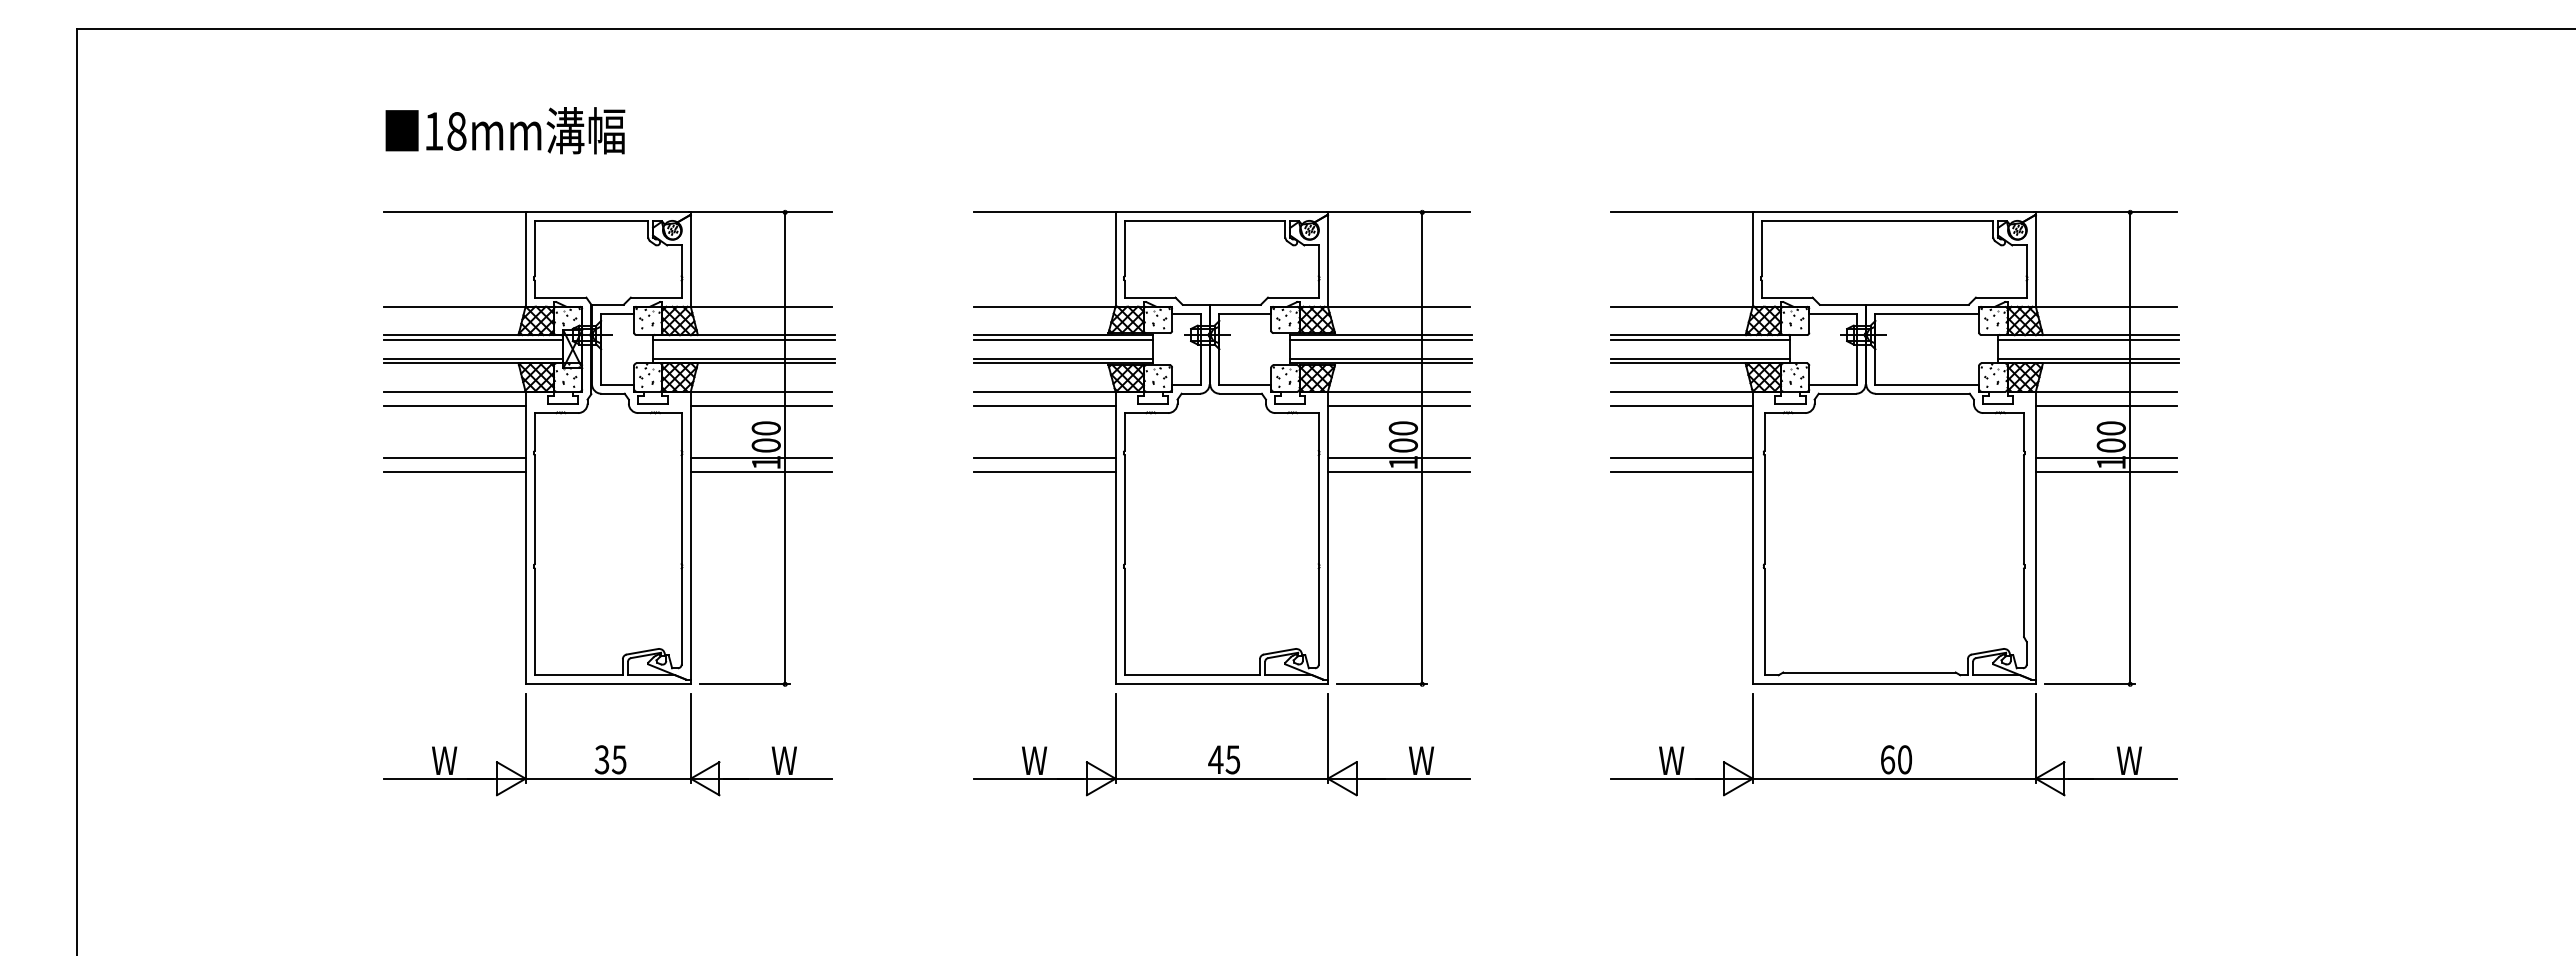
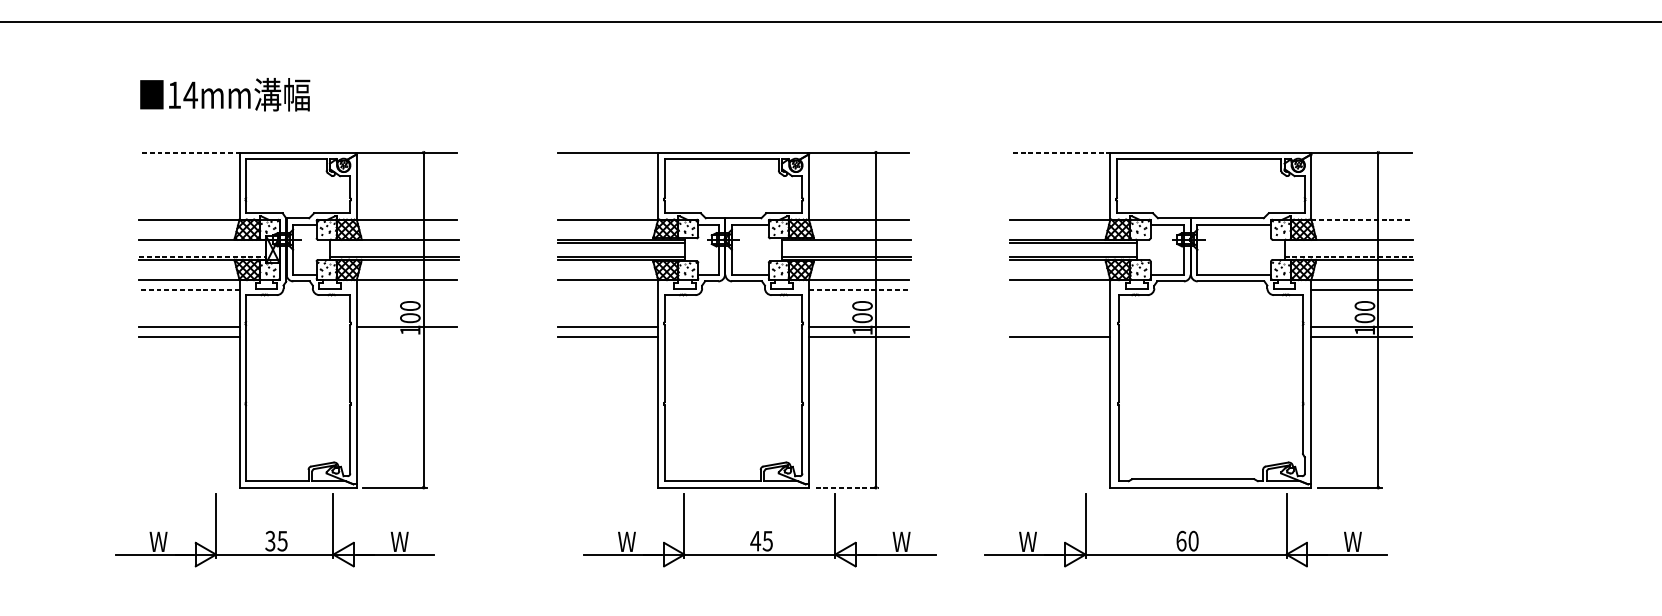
text: (456, 131) -> (190, 95), 18mm -> 14mm
line: (455, 212) -> (189, 152), solid -> dashed
line: (1682, 212) -> (1060, 152), solid -> dashed
line: (2106, 306) -> (1361, 219), solid -> dashed
line: (473, 339) -> (202, 242), removed
line: (744, 339) -> (394, 242), removed
line: (1380, 339) -> (846, 242), removed
line: (2088, 339) -> (1348, 242), removed
line: (473, 358) -> (202, 256), solid -> dashed
line: (2088, 358) -> (1348, 256), solid -> dashed
line: (454, 405) -> (189, 289), solid -> dashed
line: (761, 405) -> (406, 289), removed
line: (1044, 405) -> (607, 289), removed
line: (1398, 405) -> (859, 289), solid -> dashed
line: (1681, 405) -> (1059, 289), removed
line: (1681, 457) -> (1059, 326), removed
line: (761, 471) -> (406, 336), removed
line: (1382, 684) -> (847, 487), solid -> dashed
part: (607, 744) -> (274, 530), moved
part: (1221, 744) -> (759, 530), moved
part: (1893, 744) -> (1185, 530), moved

